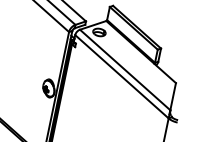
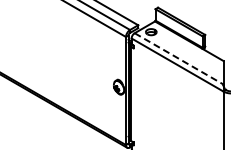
line: (125, 70) -> (179, 59), solid -> dashed

